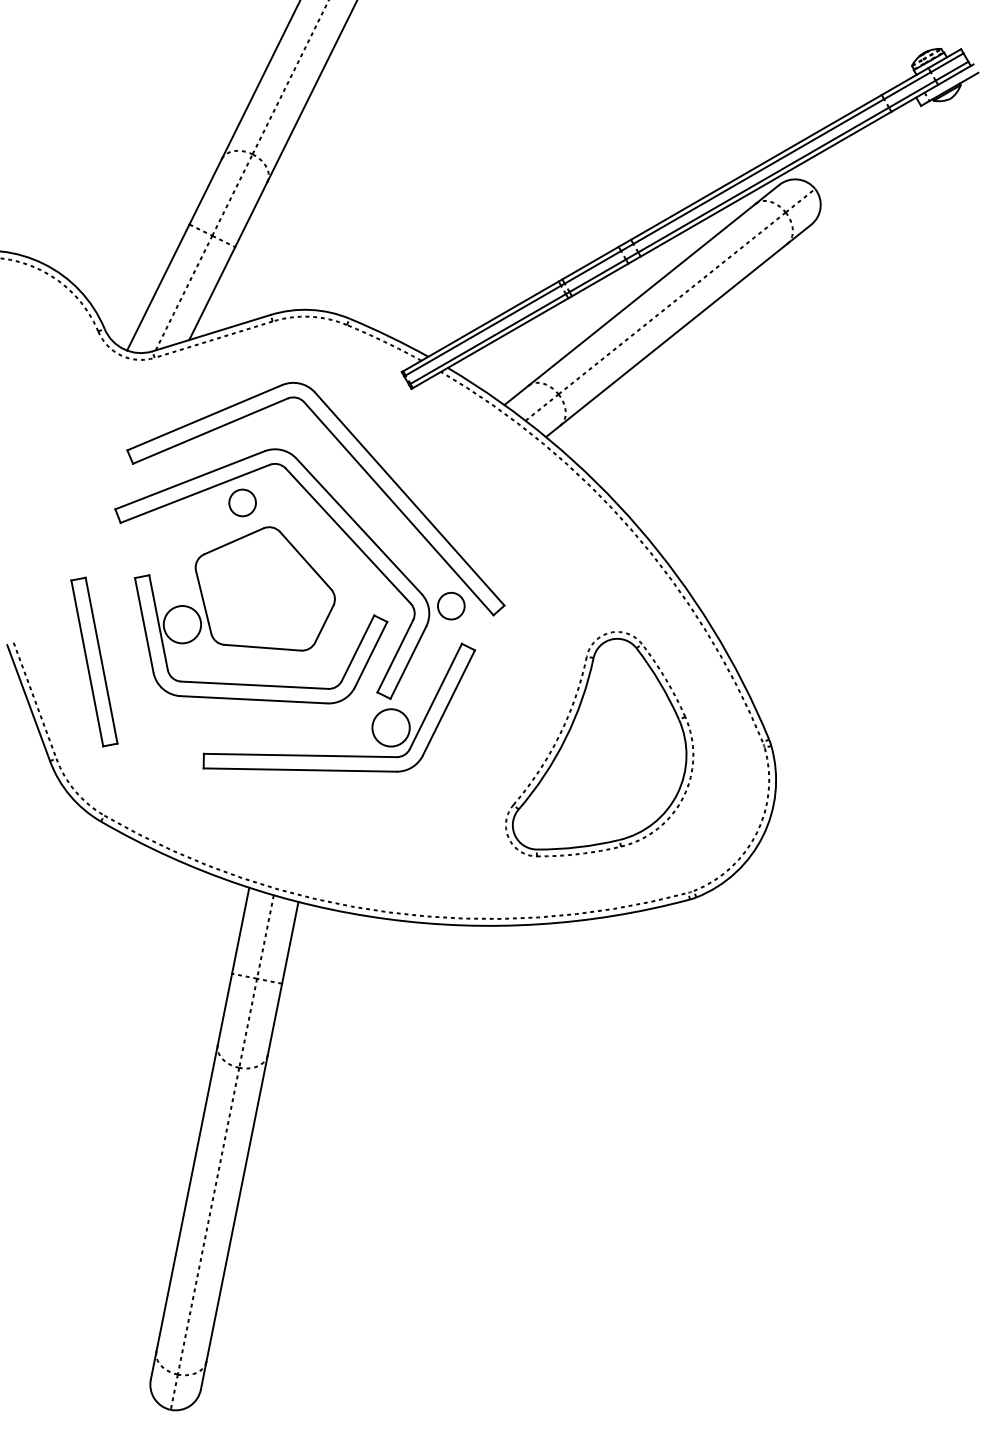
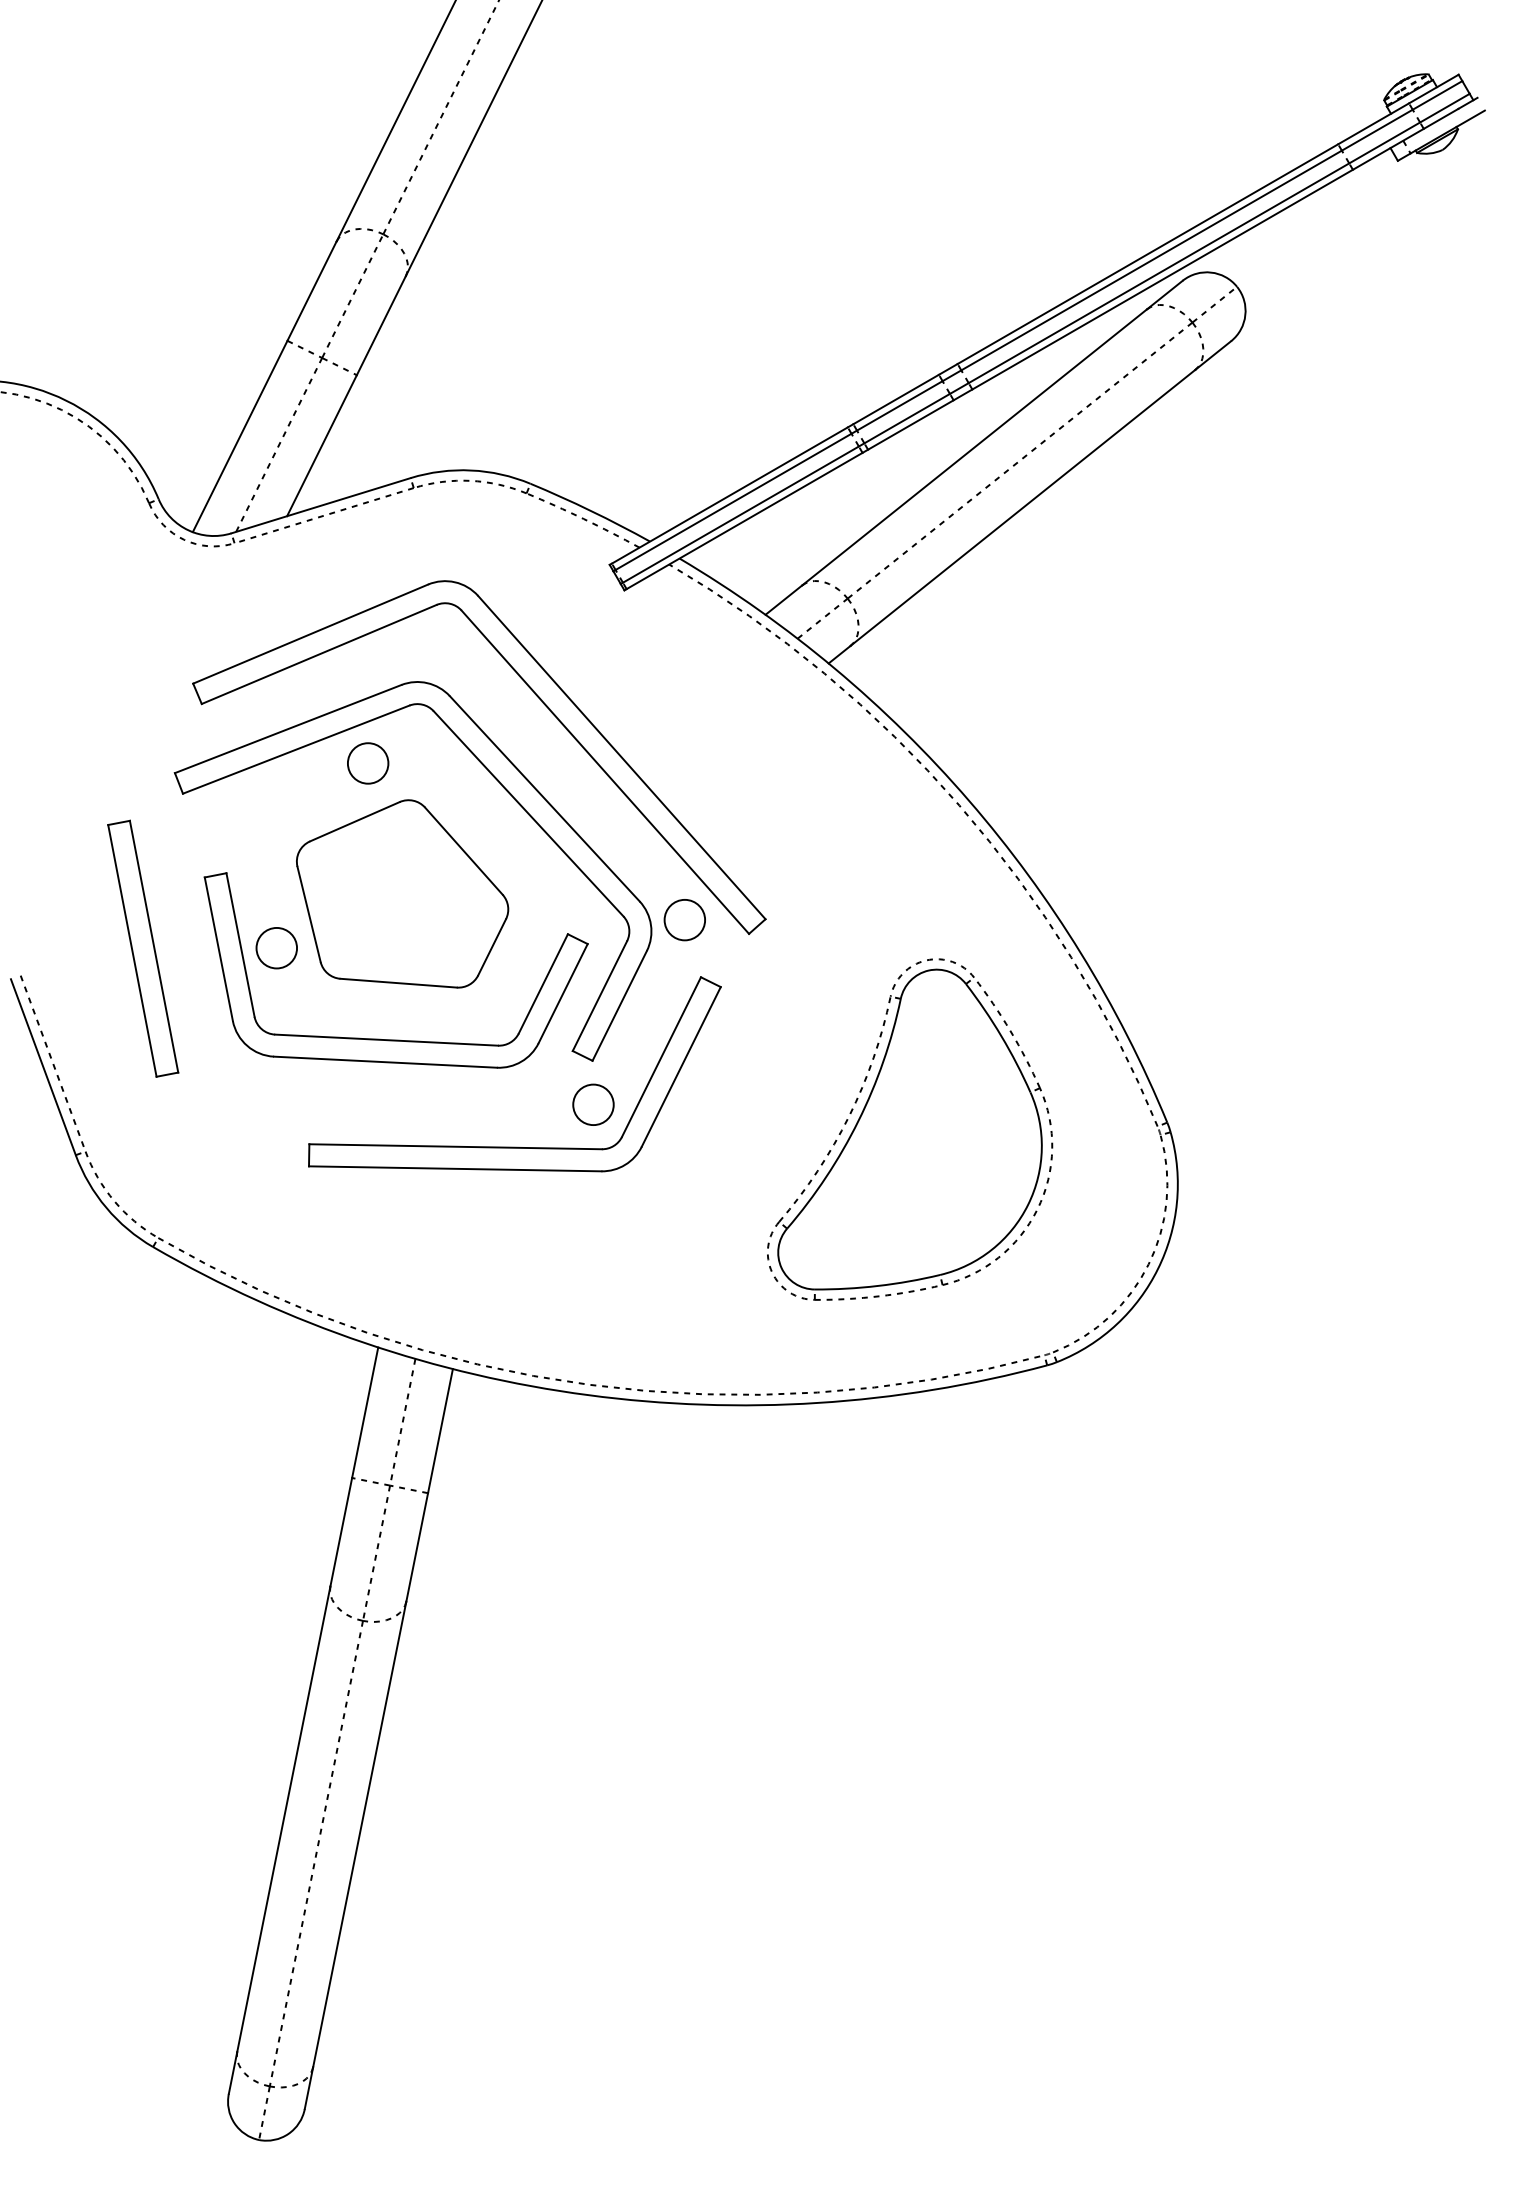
circle: (182, 624) -> (276, 947), size x0.71
part: (94, 661) -> (143, 947), moved
circle: (390, 727) -> (592, 1104), size x0.71

